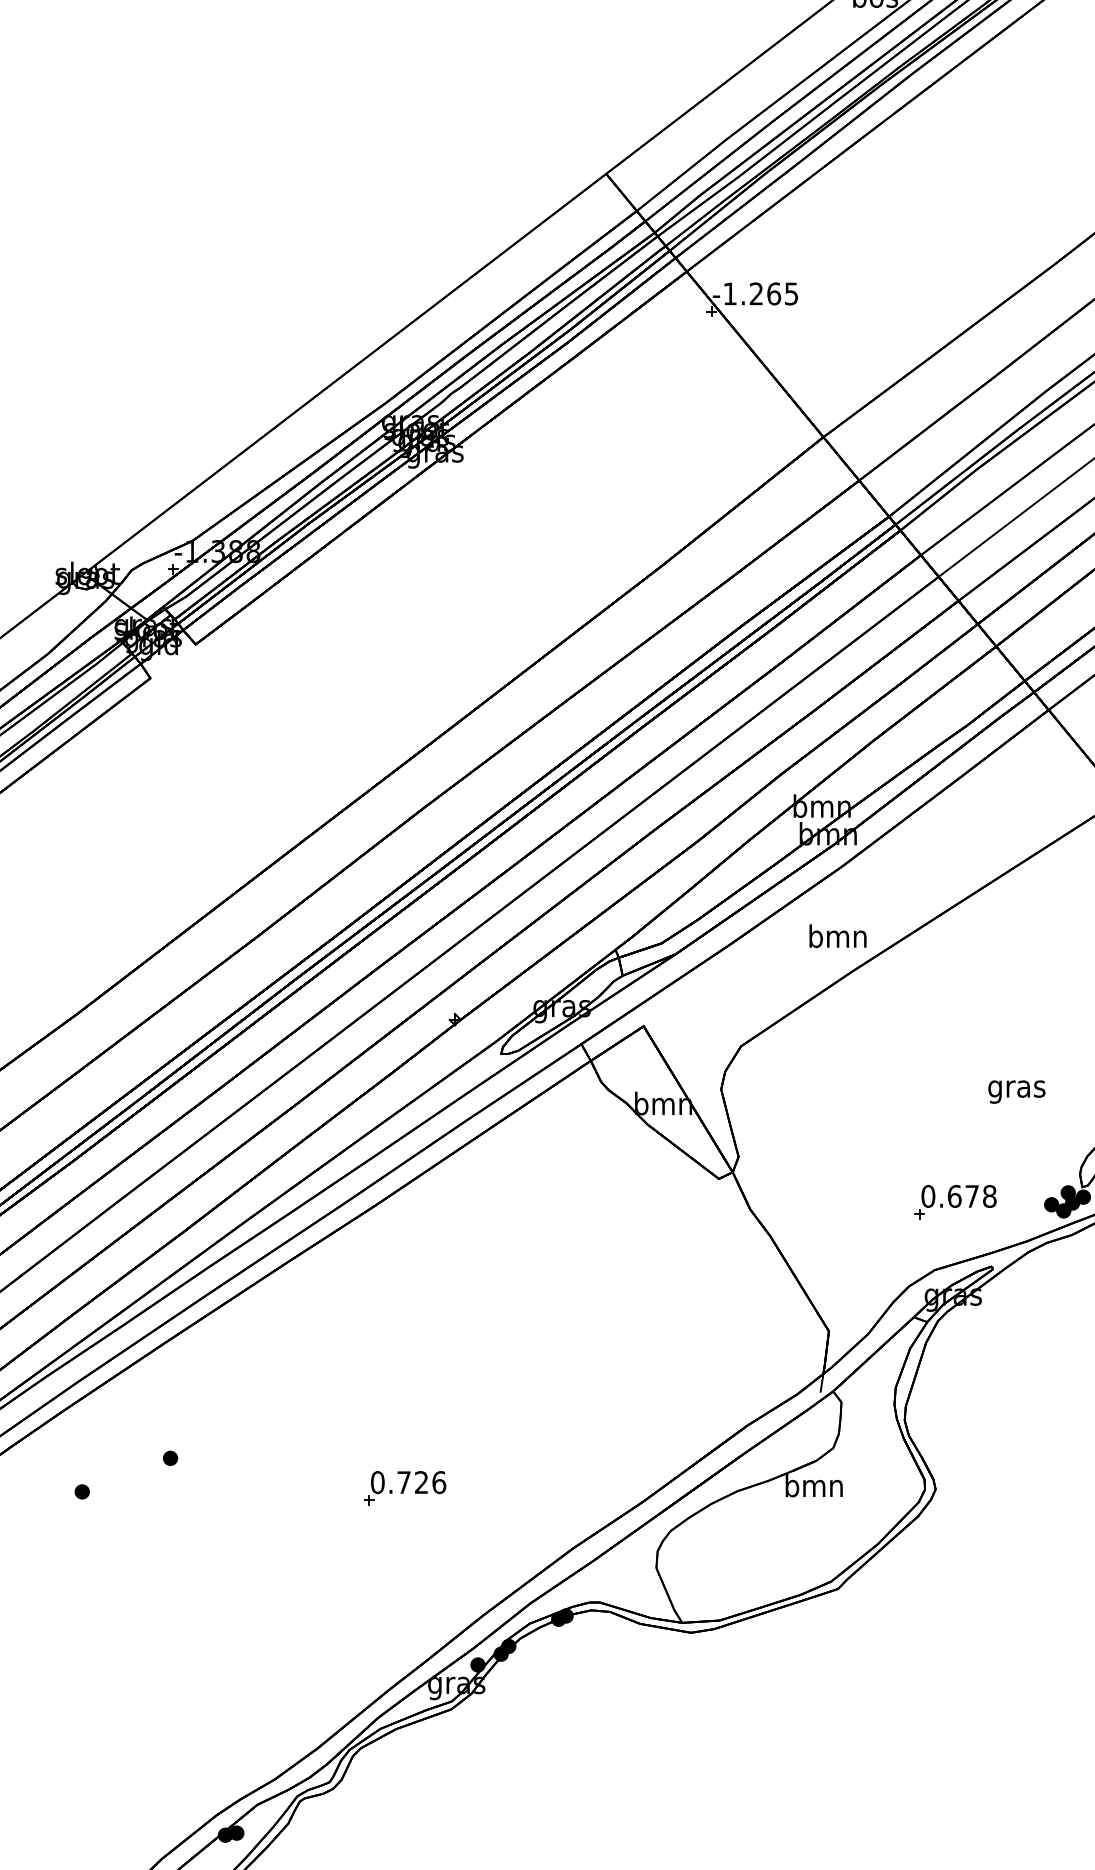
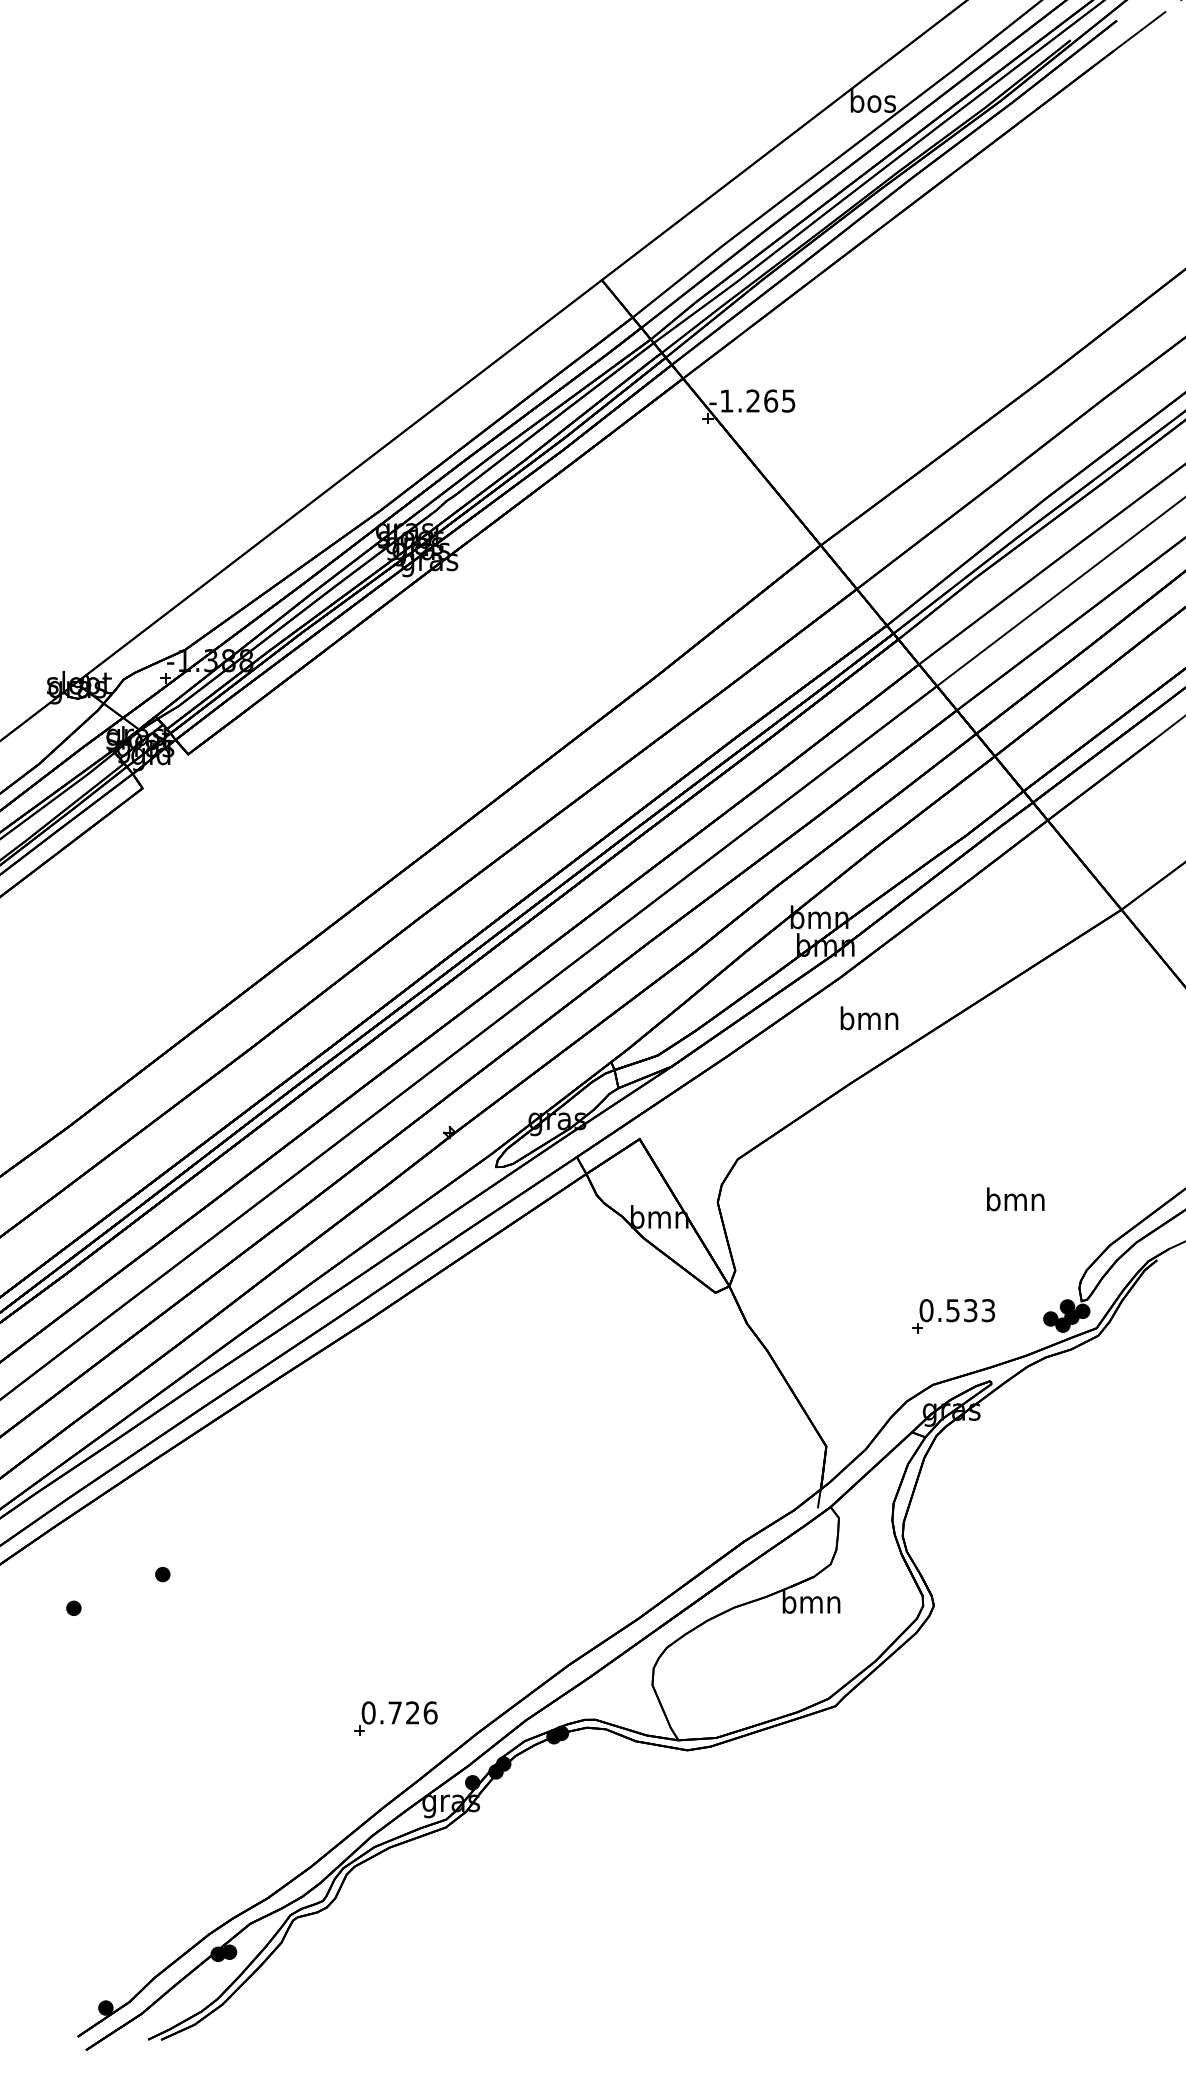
text: (838, 936) -> (869, 1018), moved
text: (1016, 1089) -> (1015, 1202), gras -> bmn
text: (971, 1196) -> (970, 1310), 0.678 -> 0.533
part: (404, 1488) -> (395, 1718), moved

